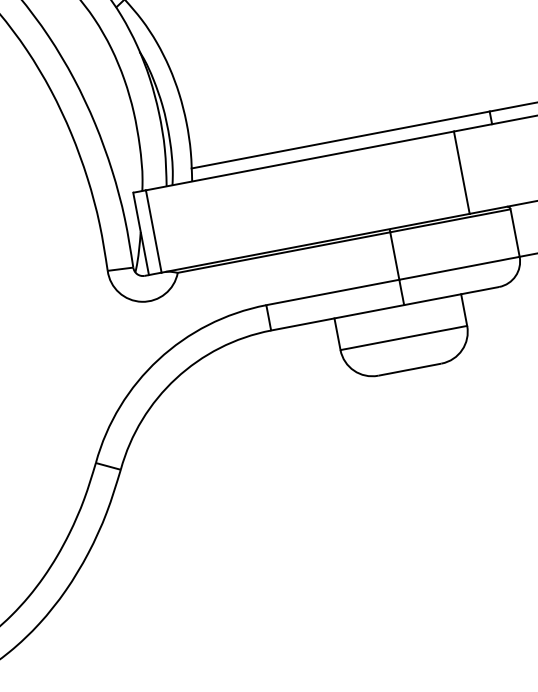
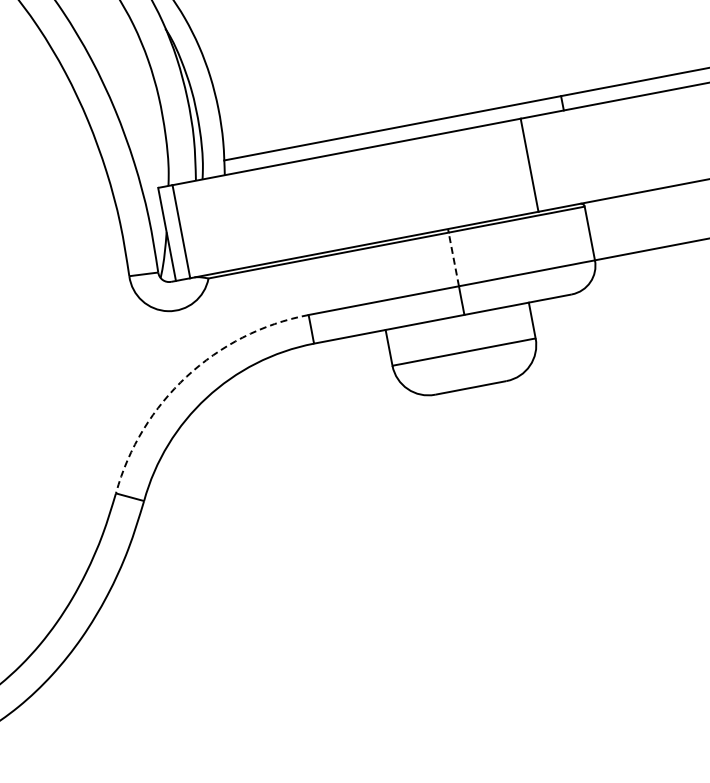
line: (394, 255) -> (453, 258), solid -> dashed
arc: (158, 359) -> (186, 376), solid -> dashed

